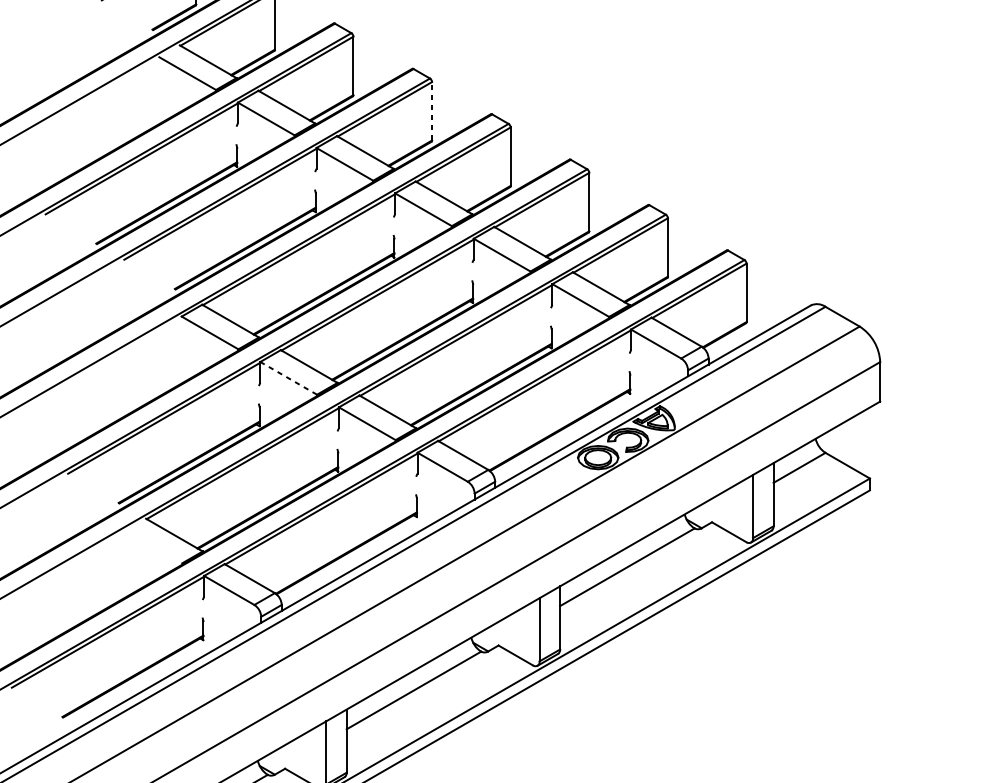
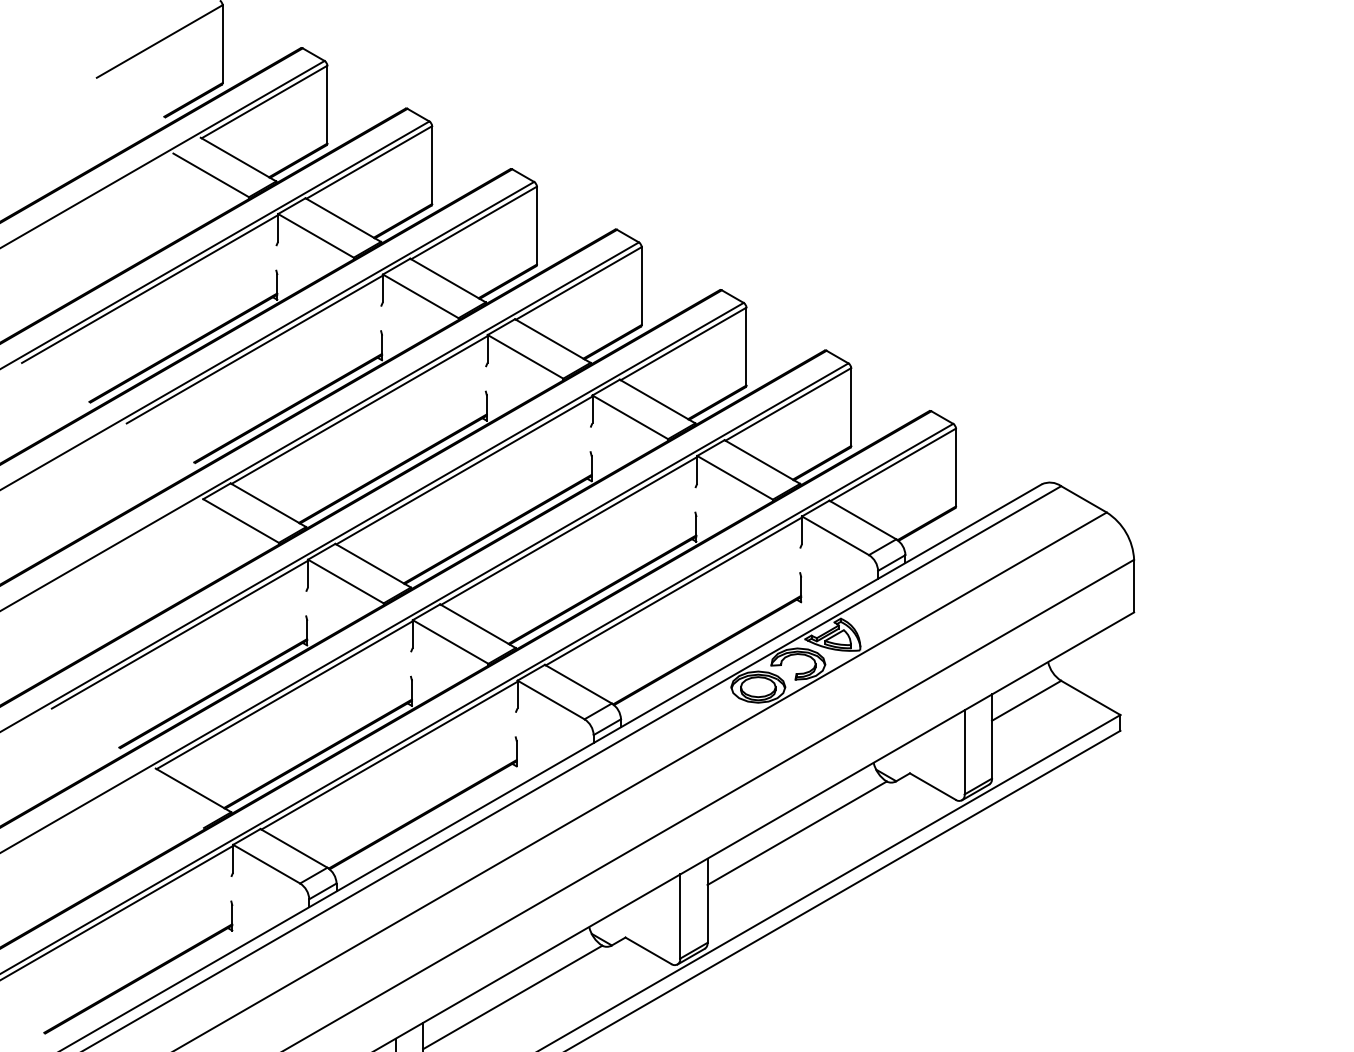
line: (431, 111) -> (536, 225), dashed -> solid
line: (288, 378) -> (345, 581), dashed -> solid

